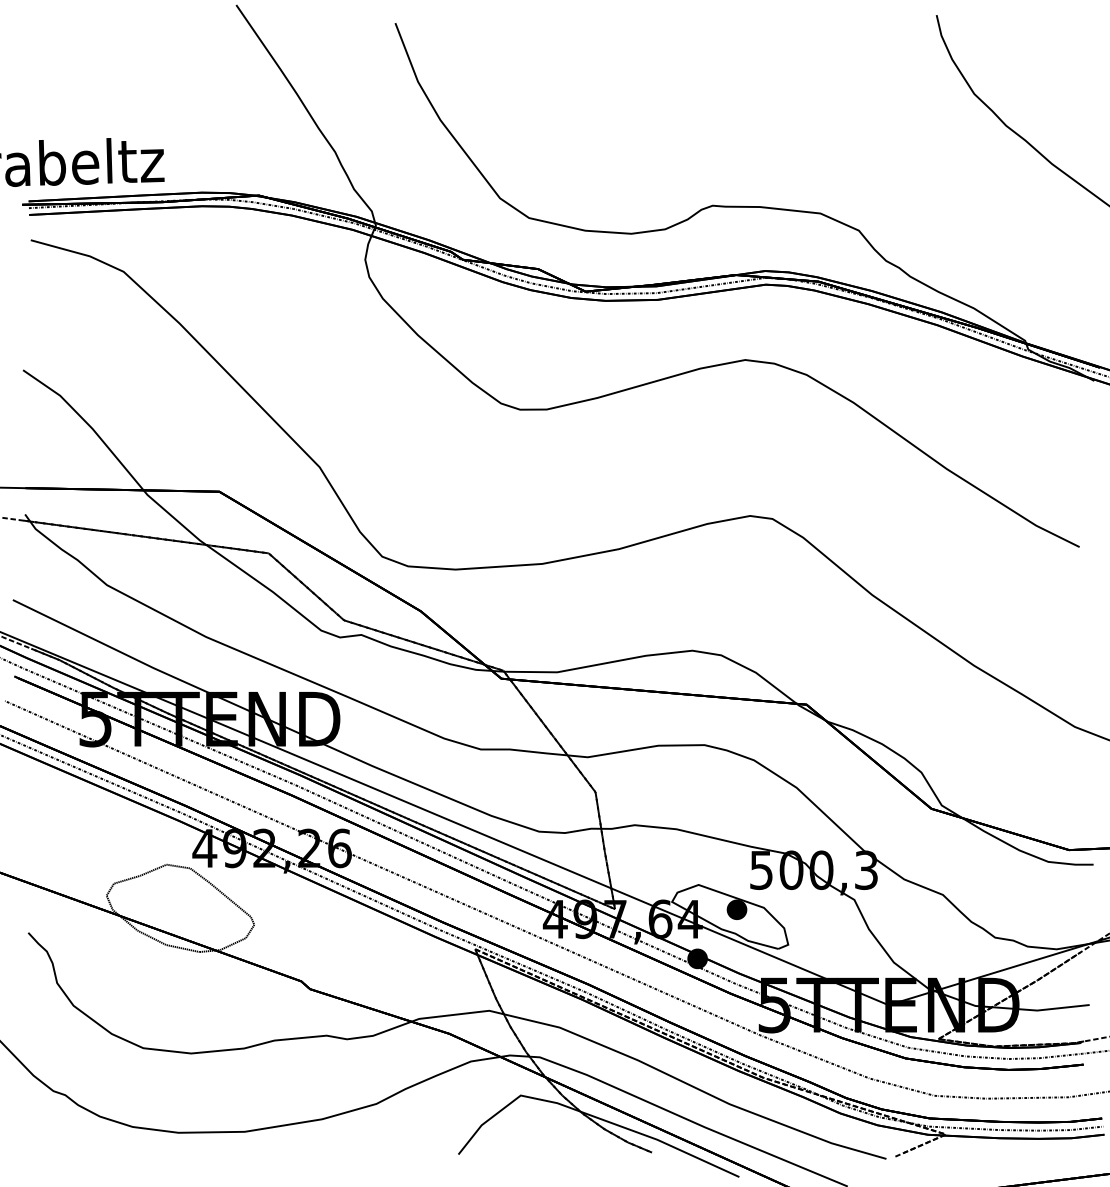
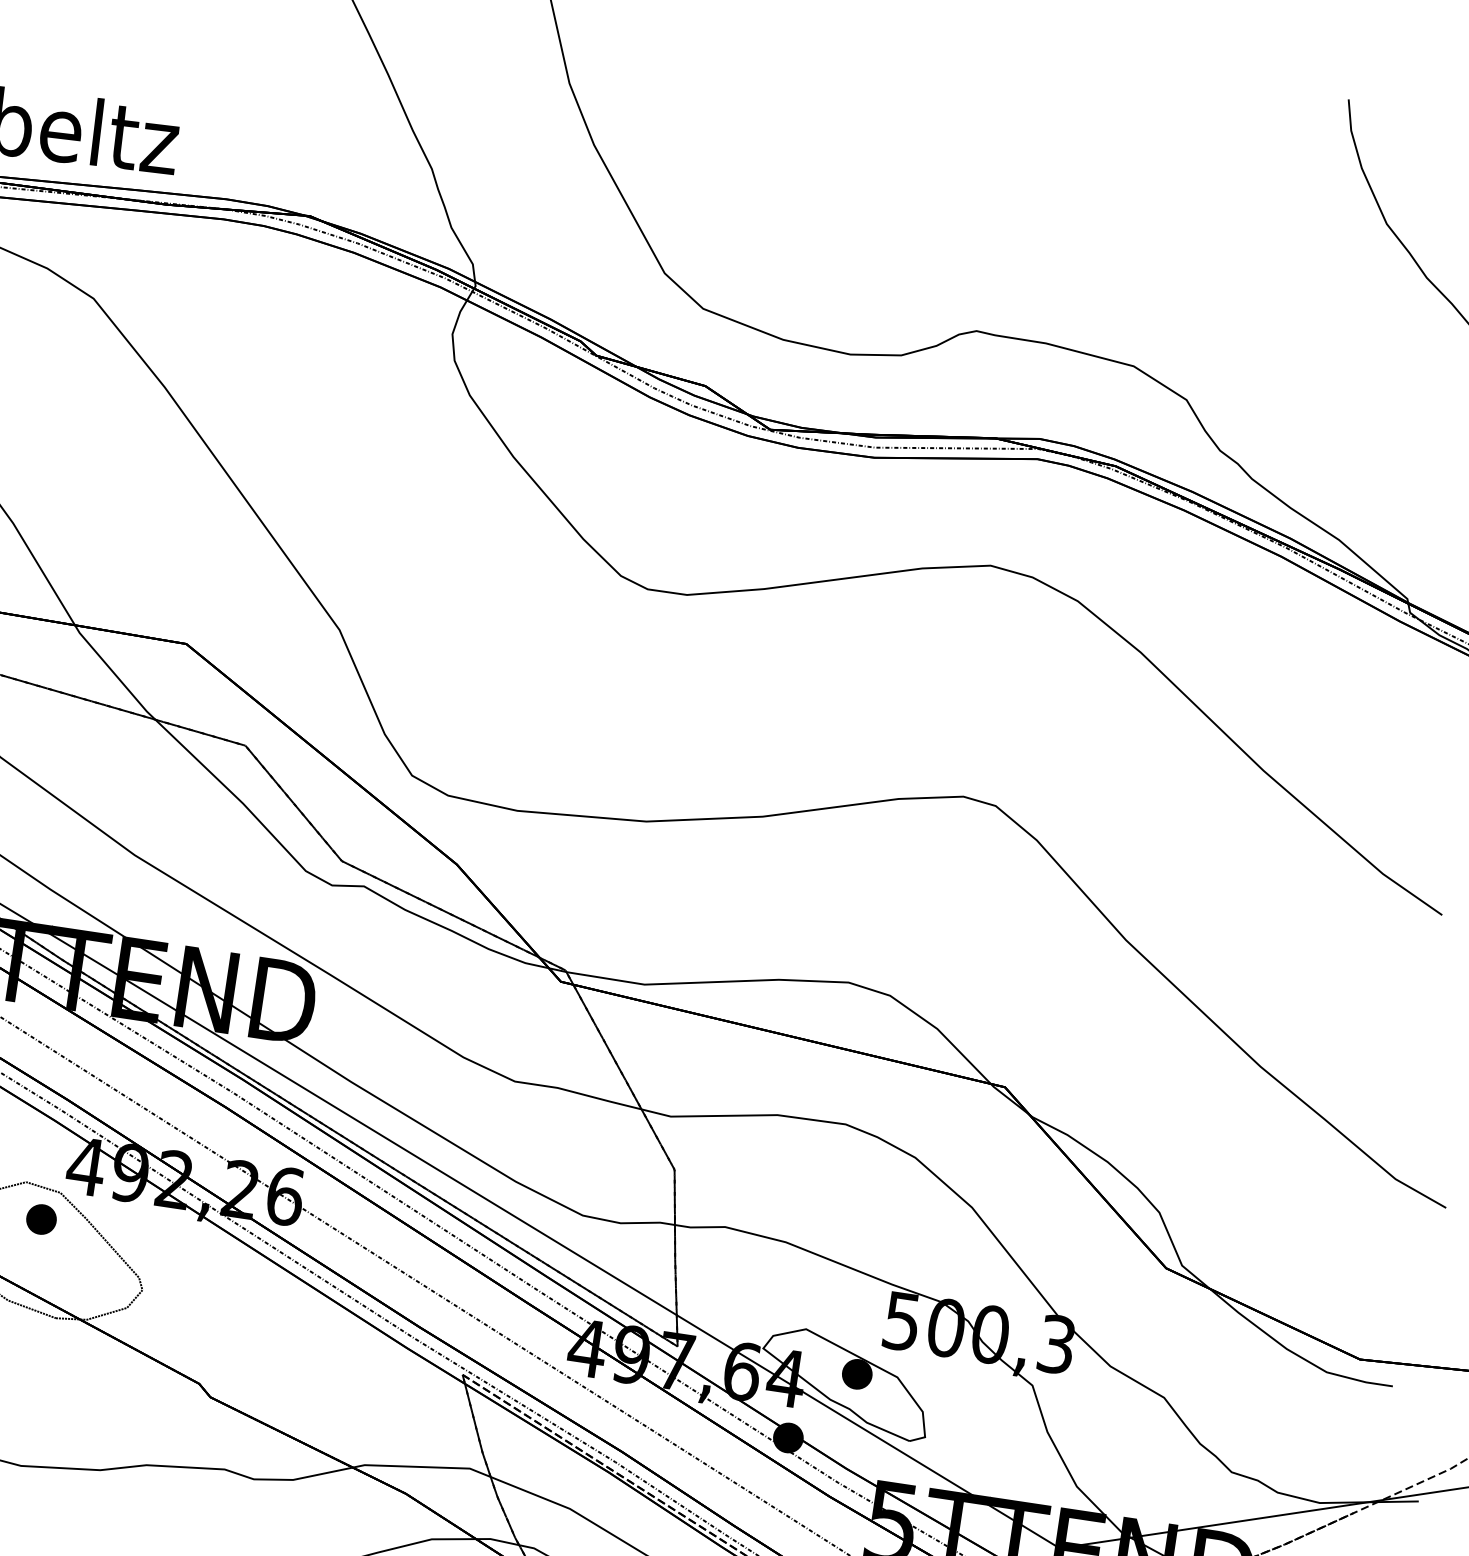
part: (180, 887) -> (41, 1218), added

